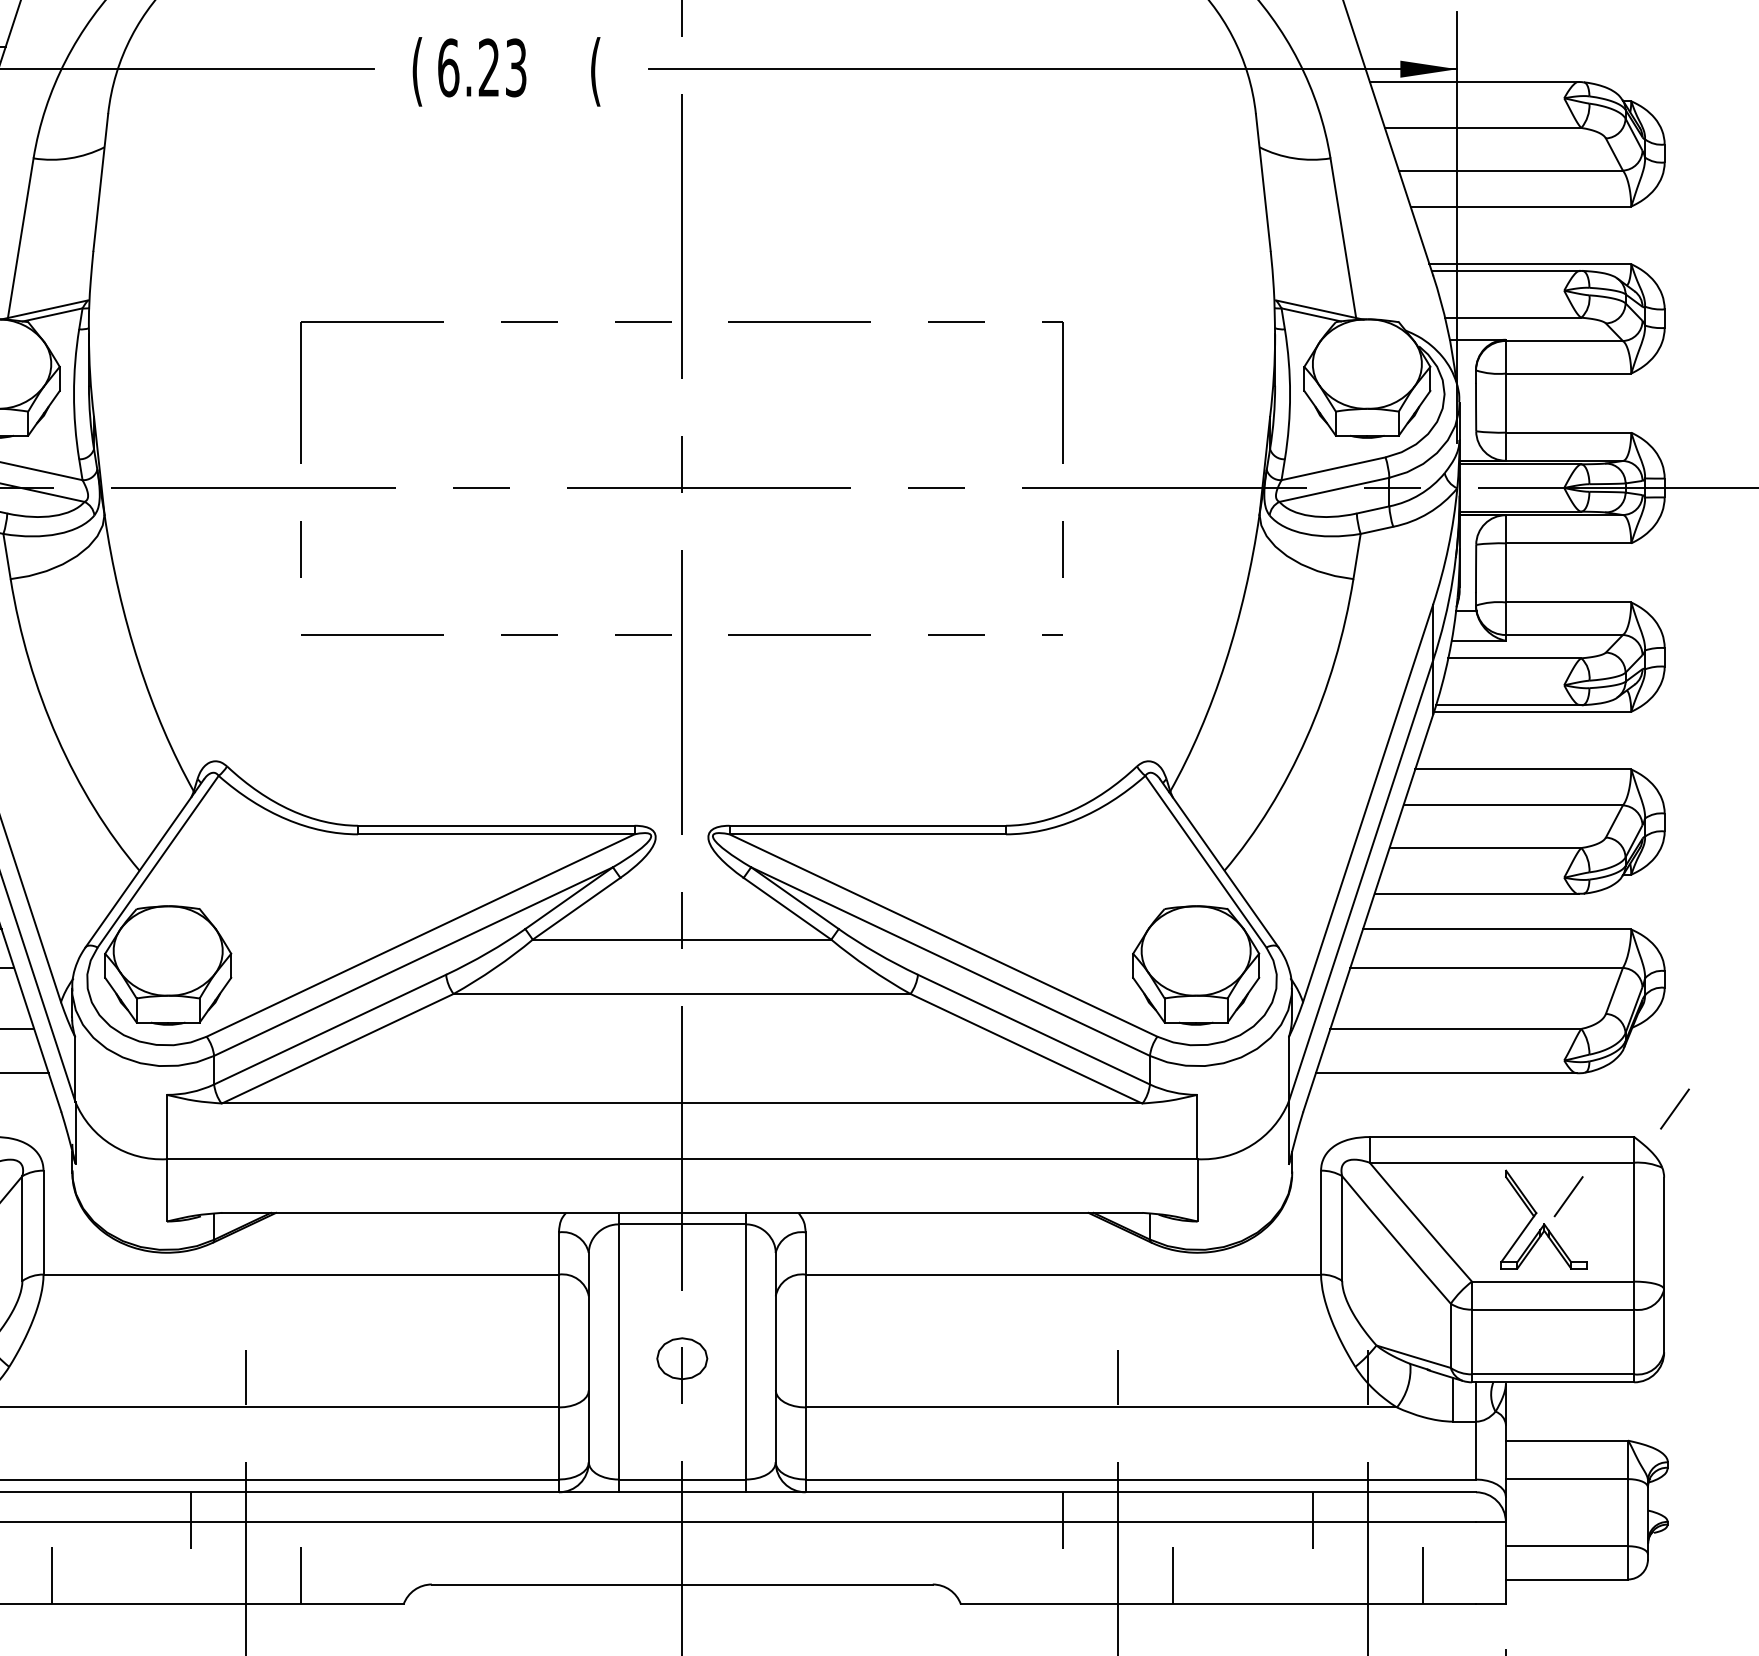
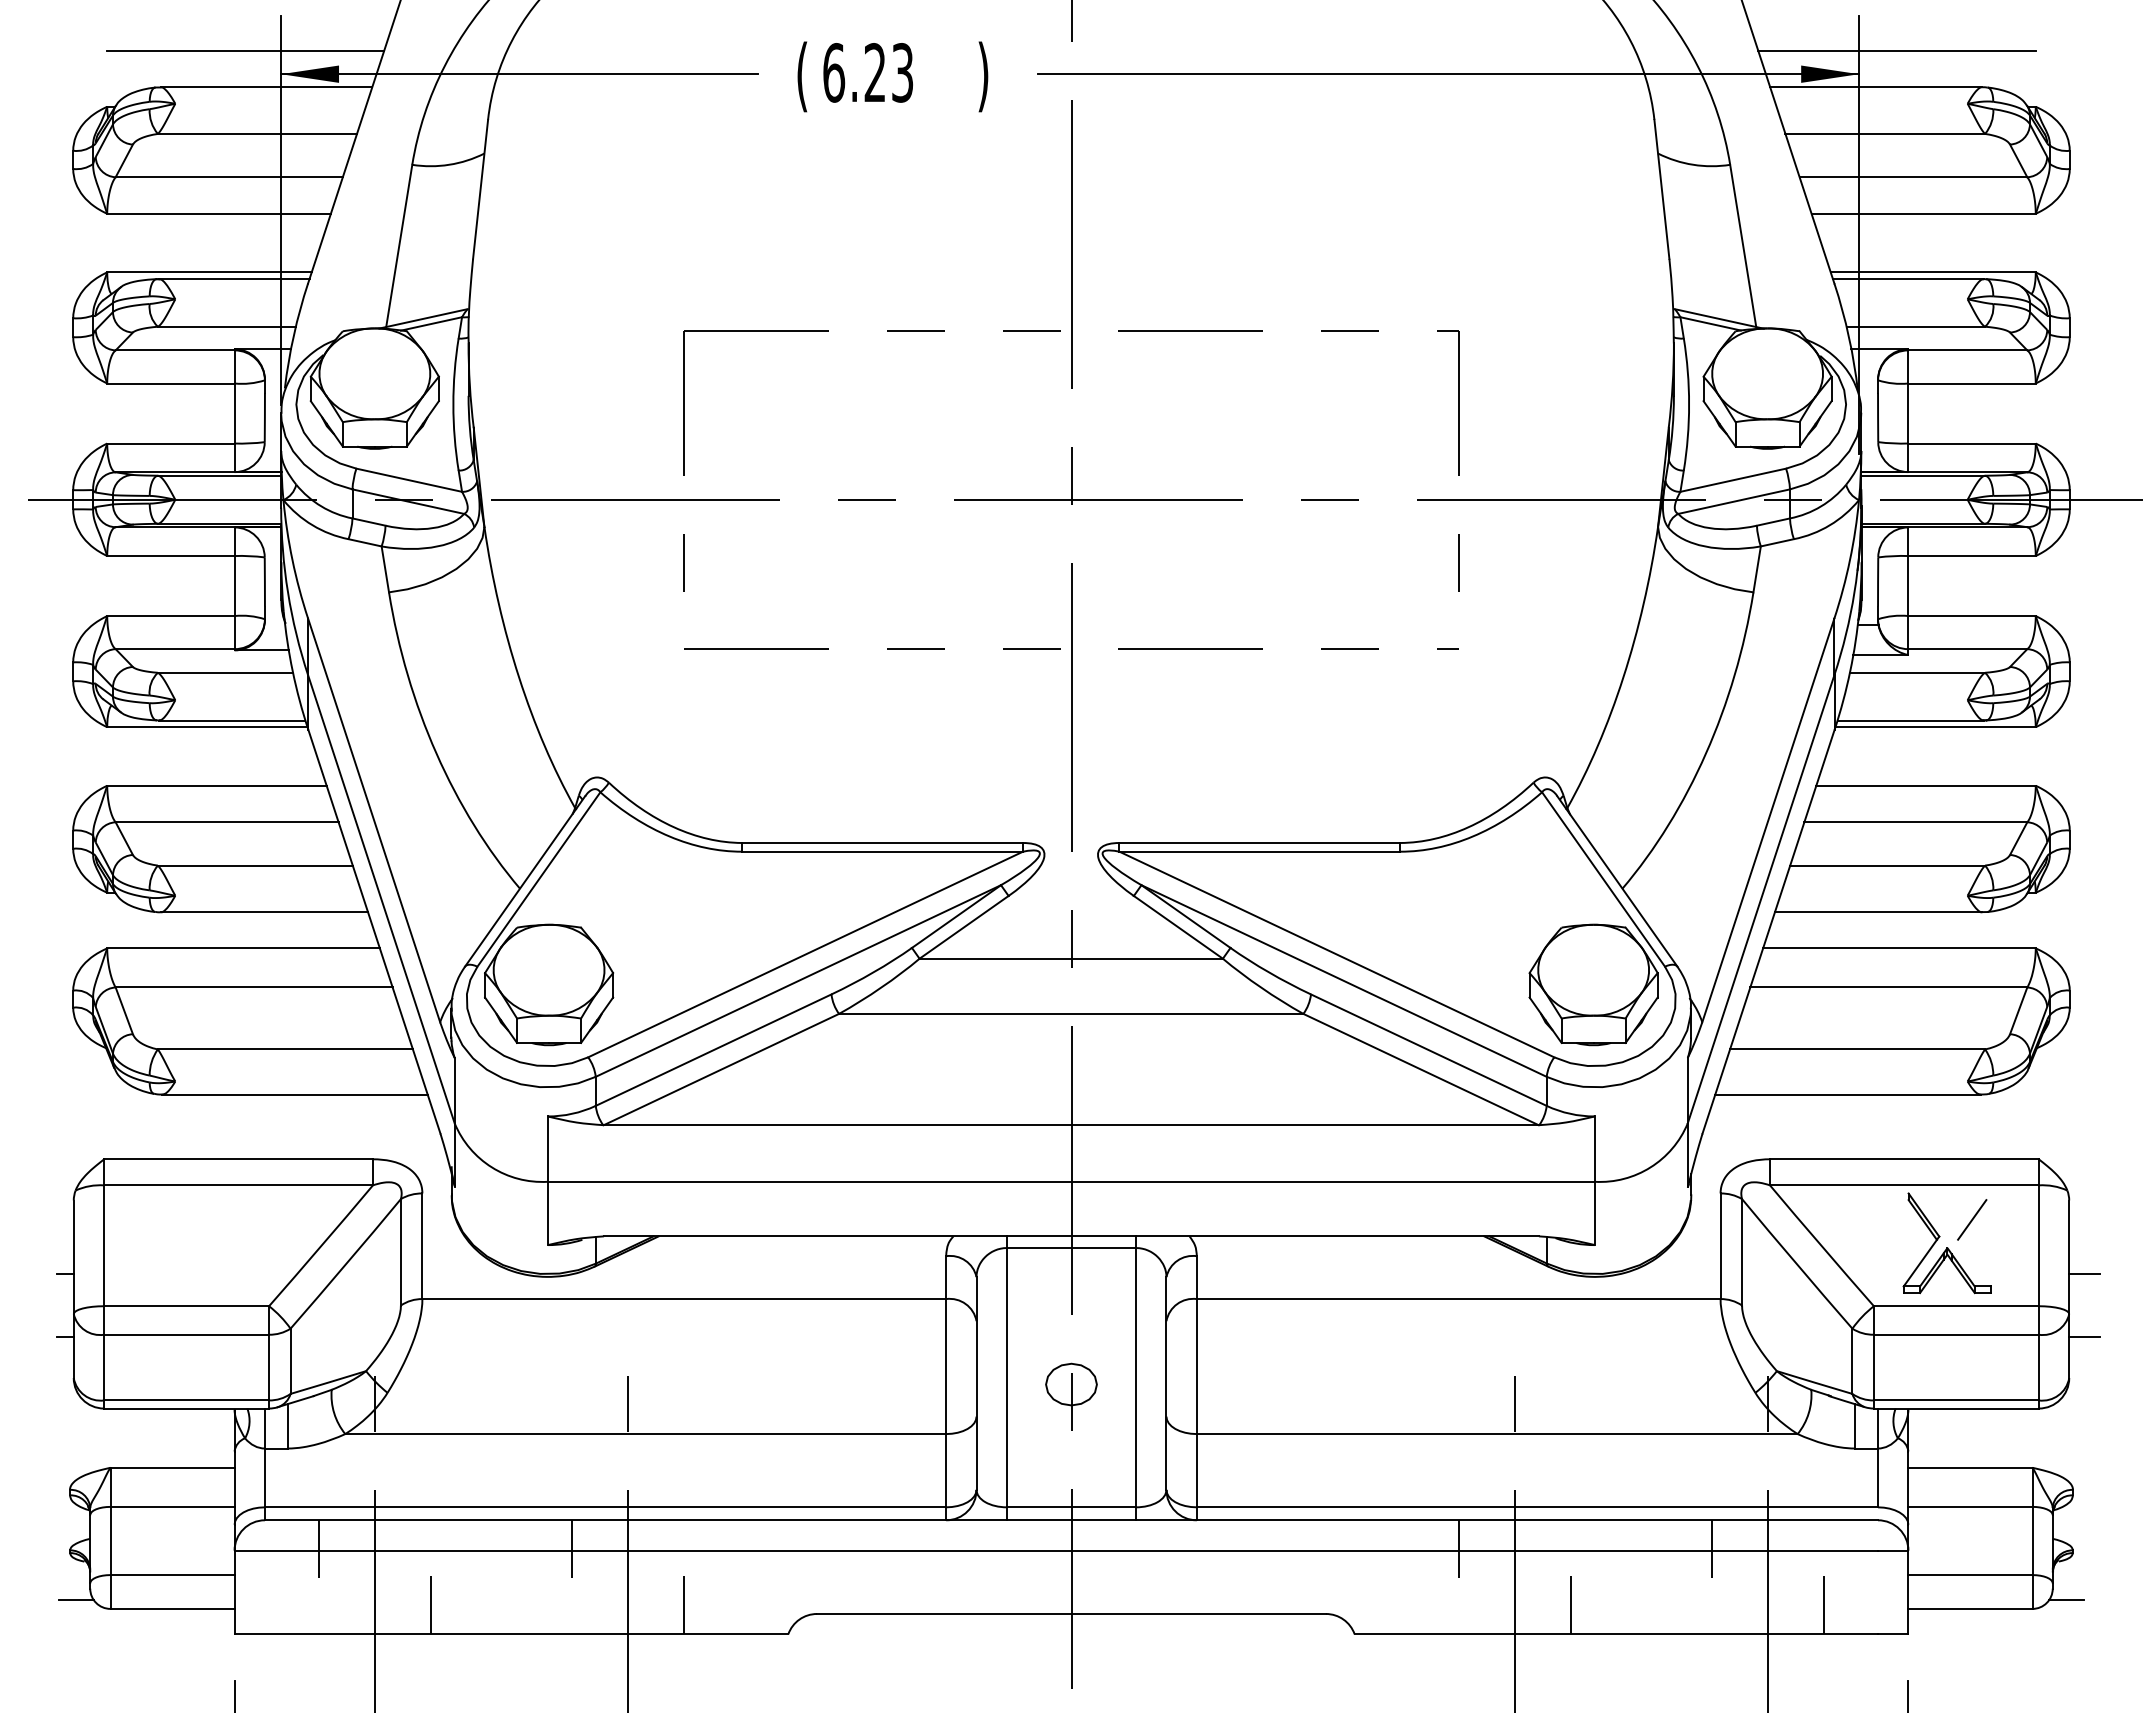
line: (1494, 46) -> (1896, 51), added
text: (595, 71) -> (983, 76), ( -> )
line: (1675, 1108) -> (2080, 1130), removed
line: (1679, 1249) -> (2084, 1273), added
line: (1679, 1312) -> (2084, 1337), added
line: (1661, 1570) -> (2066, 1599), added

